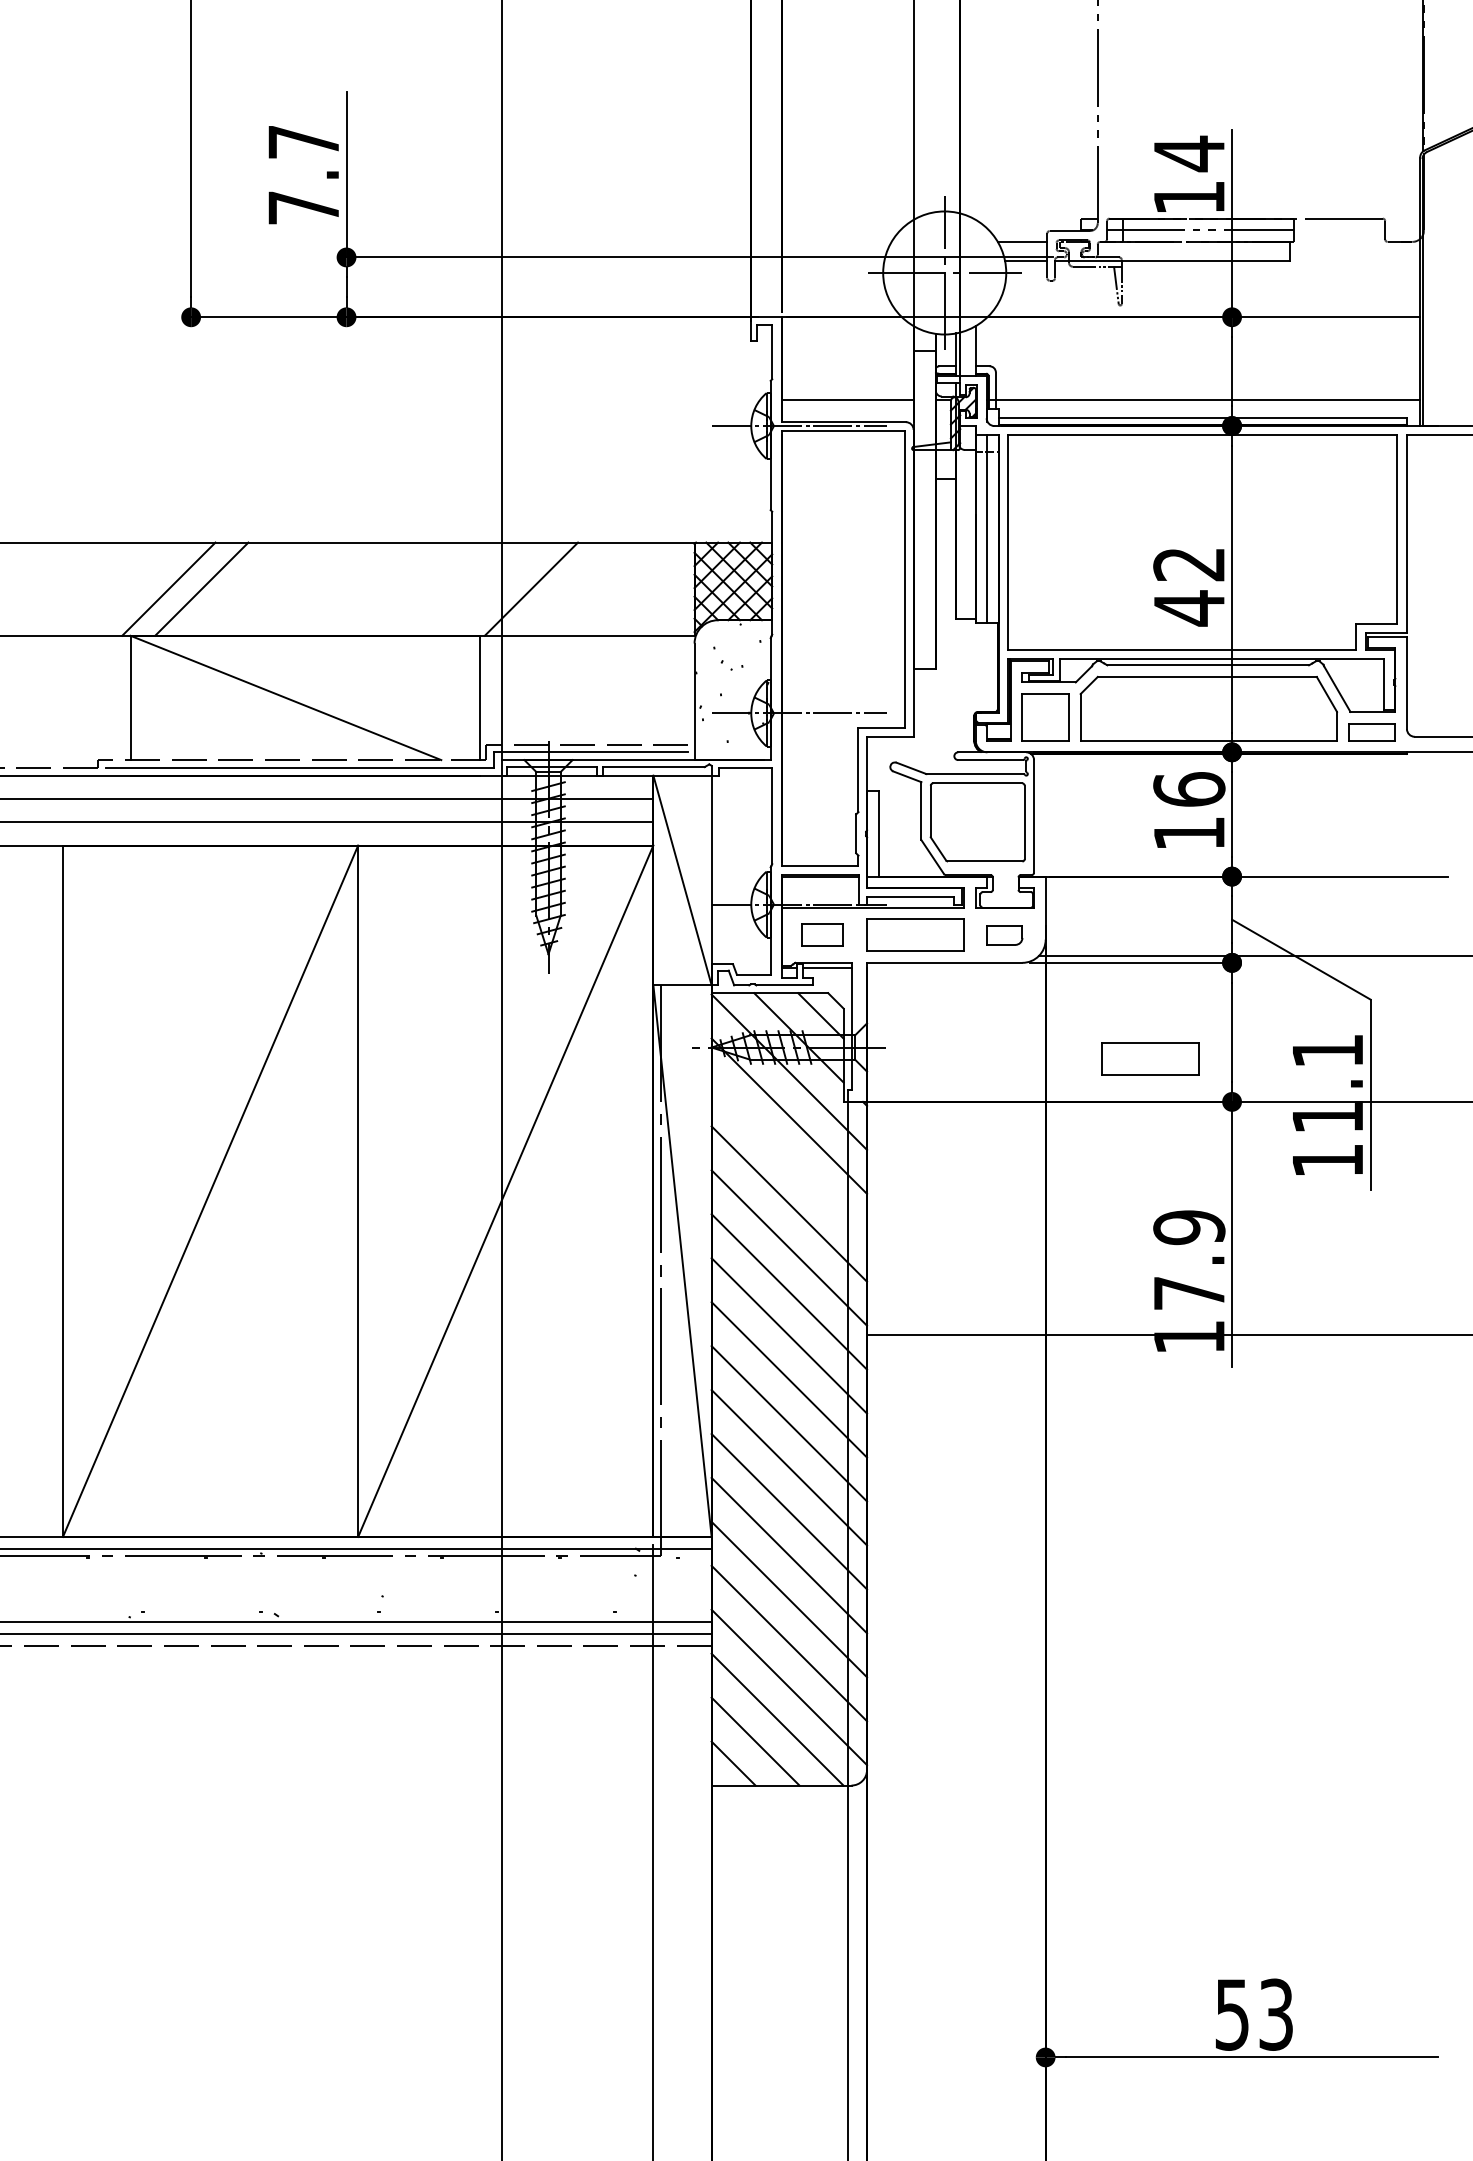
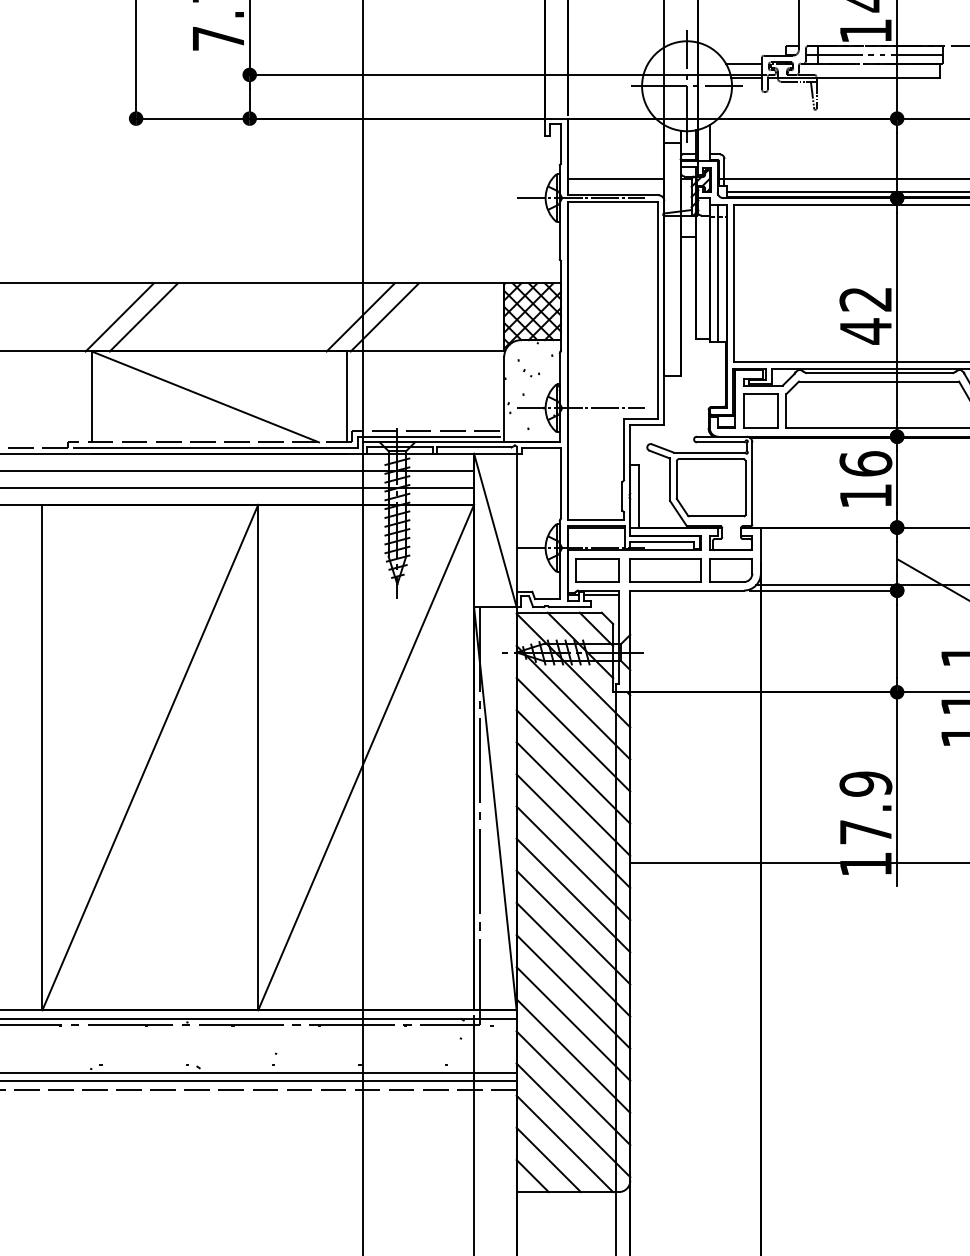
line: (498, 588) -> (360, 316), added
part: (822, 934) -> (597, 569), size x1.43
part: (1004, 935) -> (730, 570), size x1.67
part: (1150, 1058) -> (837, 660), removed
line: (789, 1159) -> (573, 734), added

